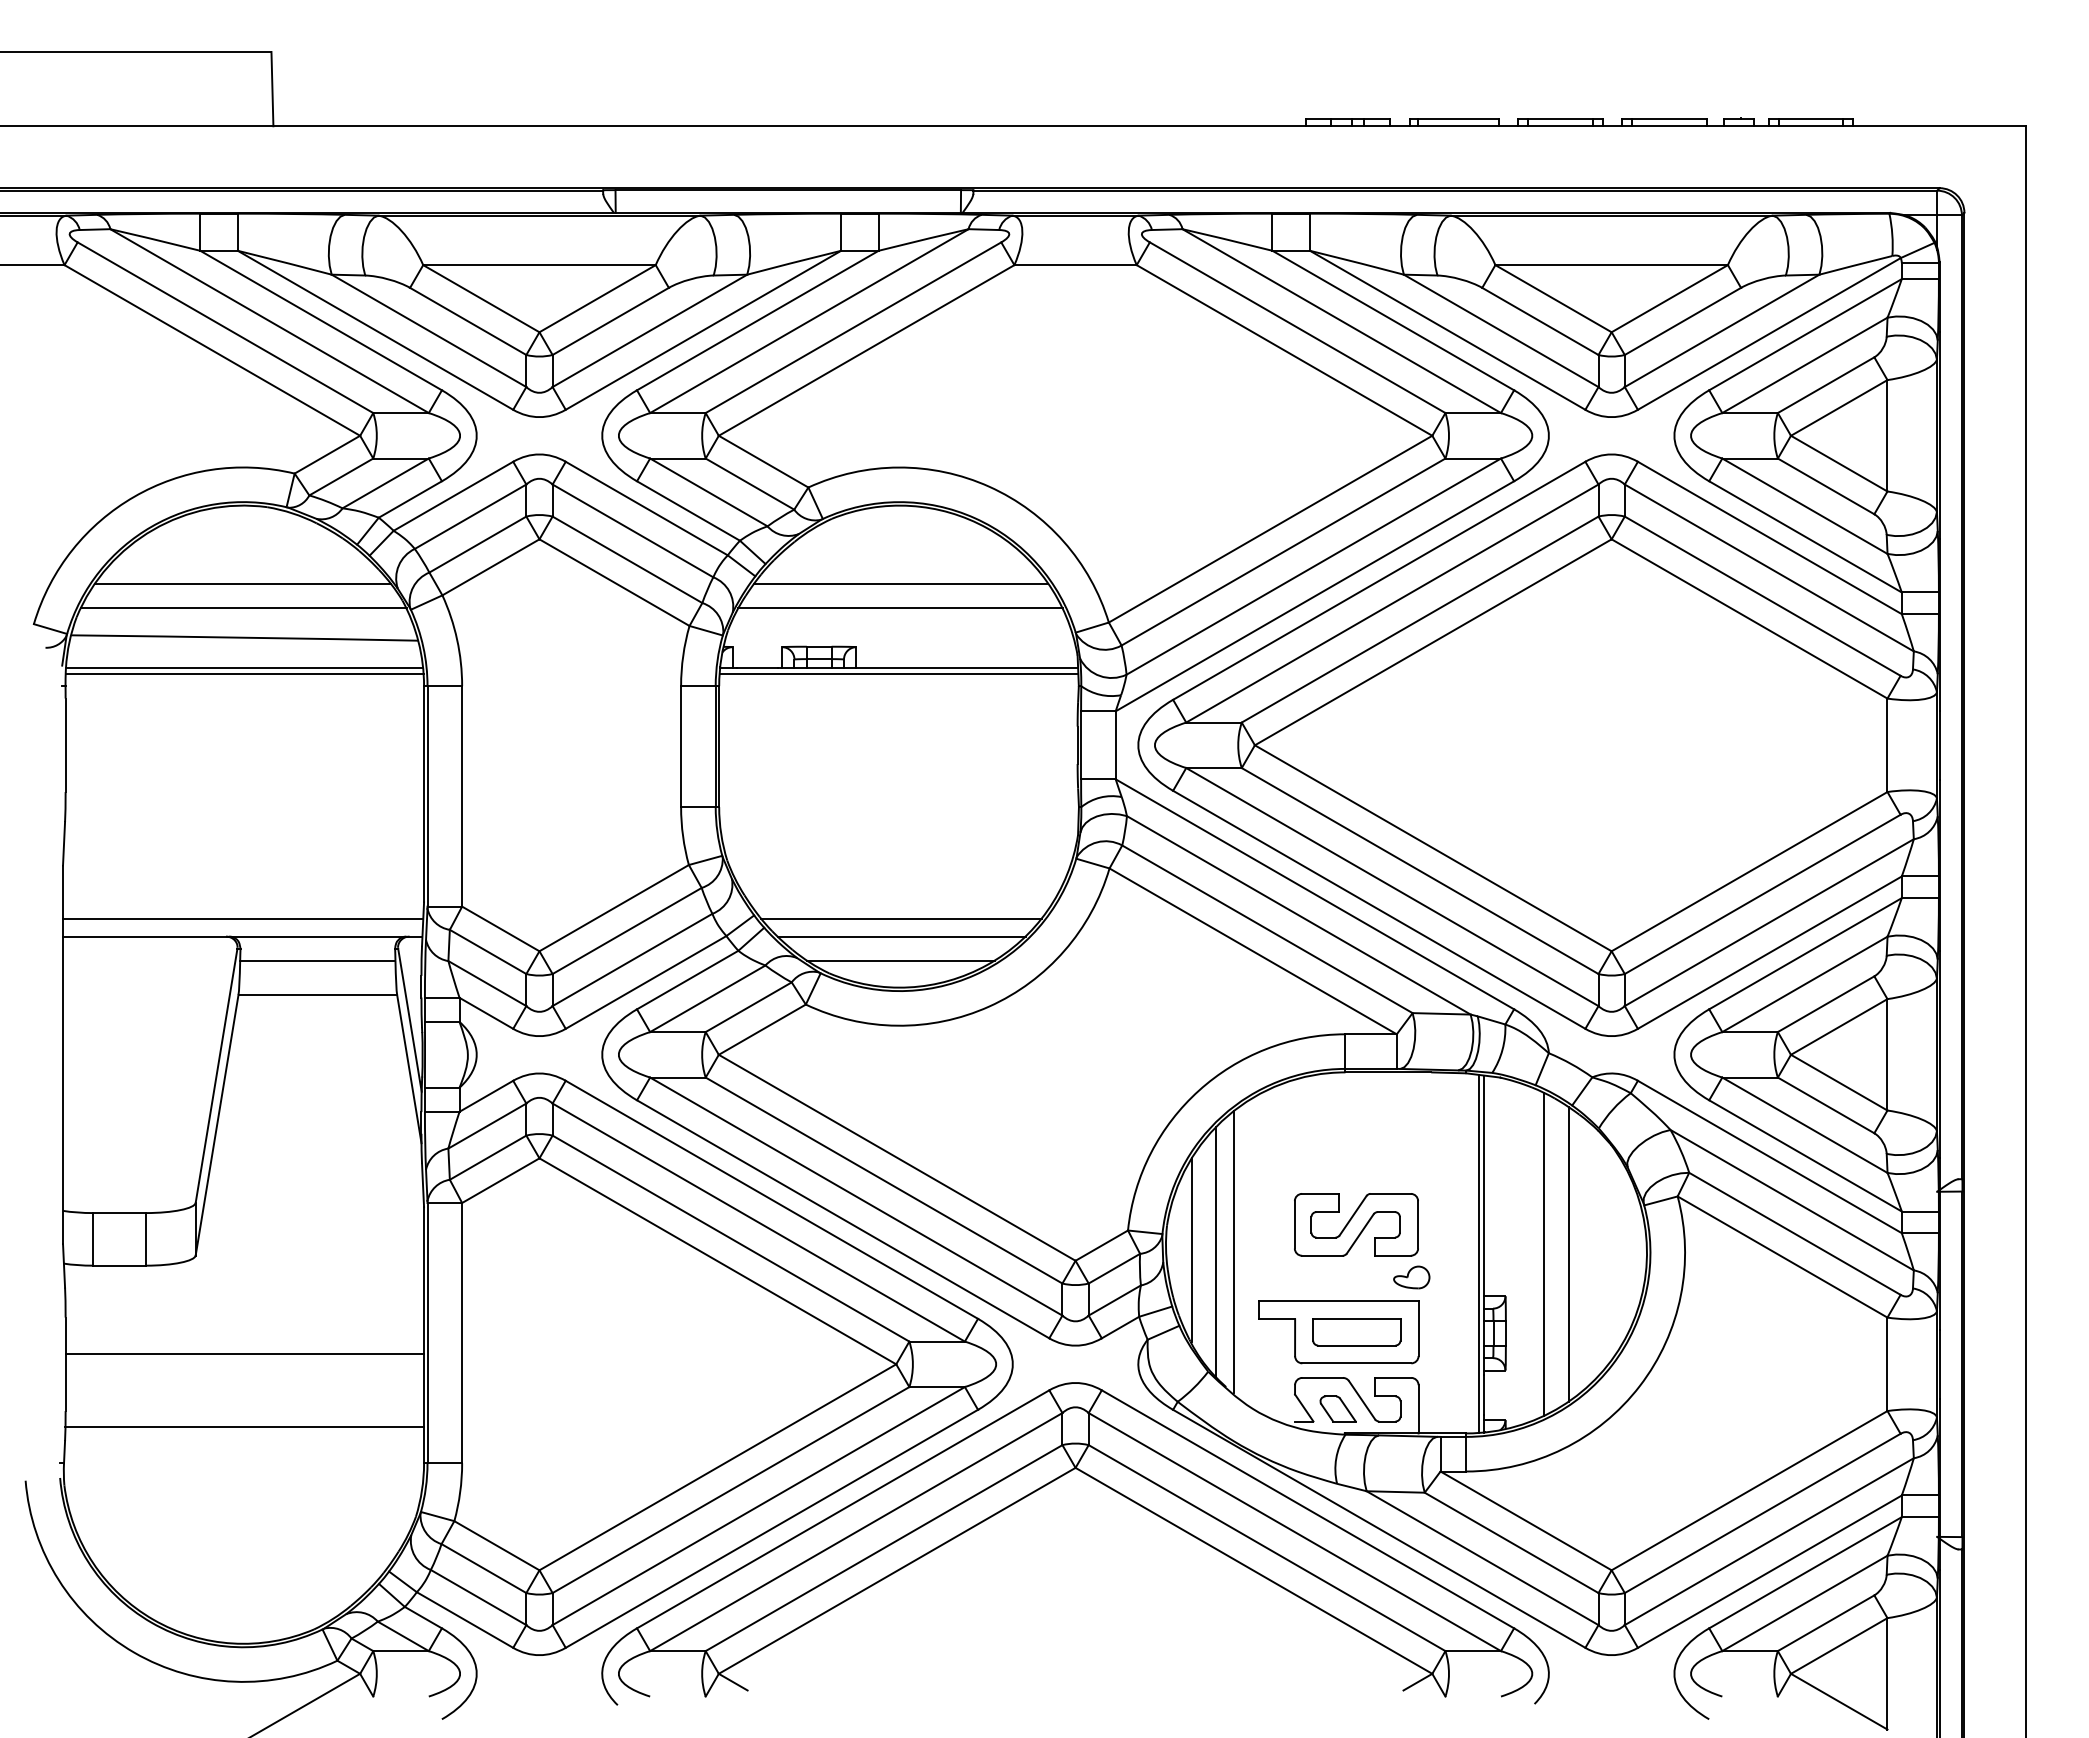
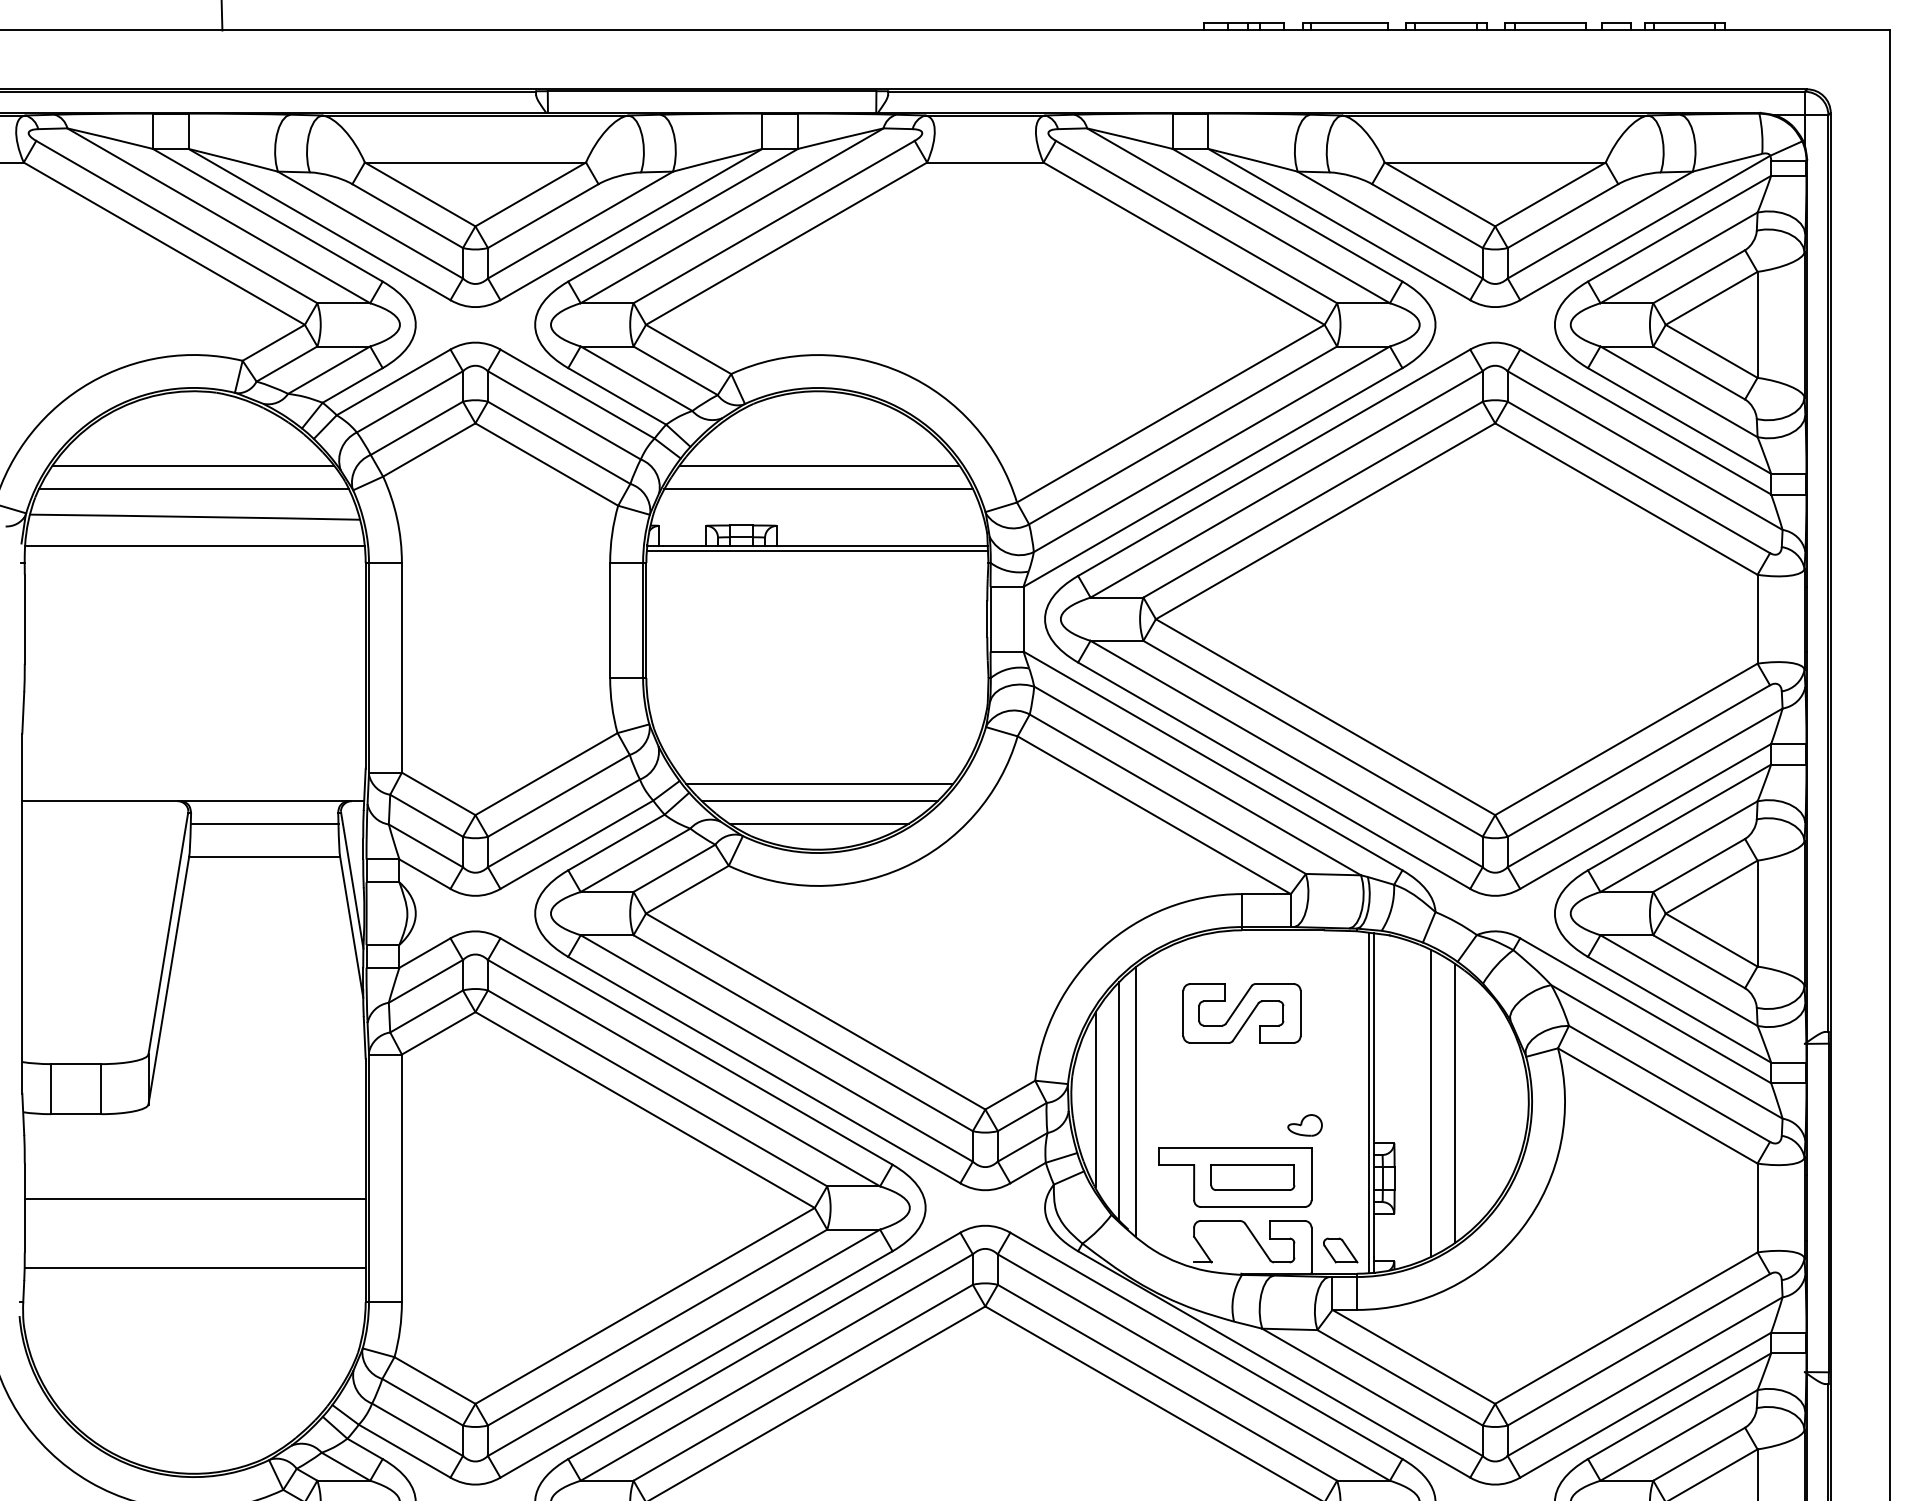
line: (244, 673) -> (194, 550), removed
line: (243, 918) -> (193, 783), removed
part: (1356, 1224) -> (1242, 1013), moved
part: (1337, 1408) -> (1340, 1250), moved

